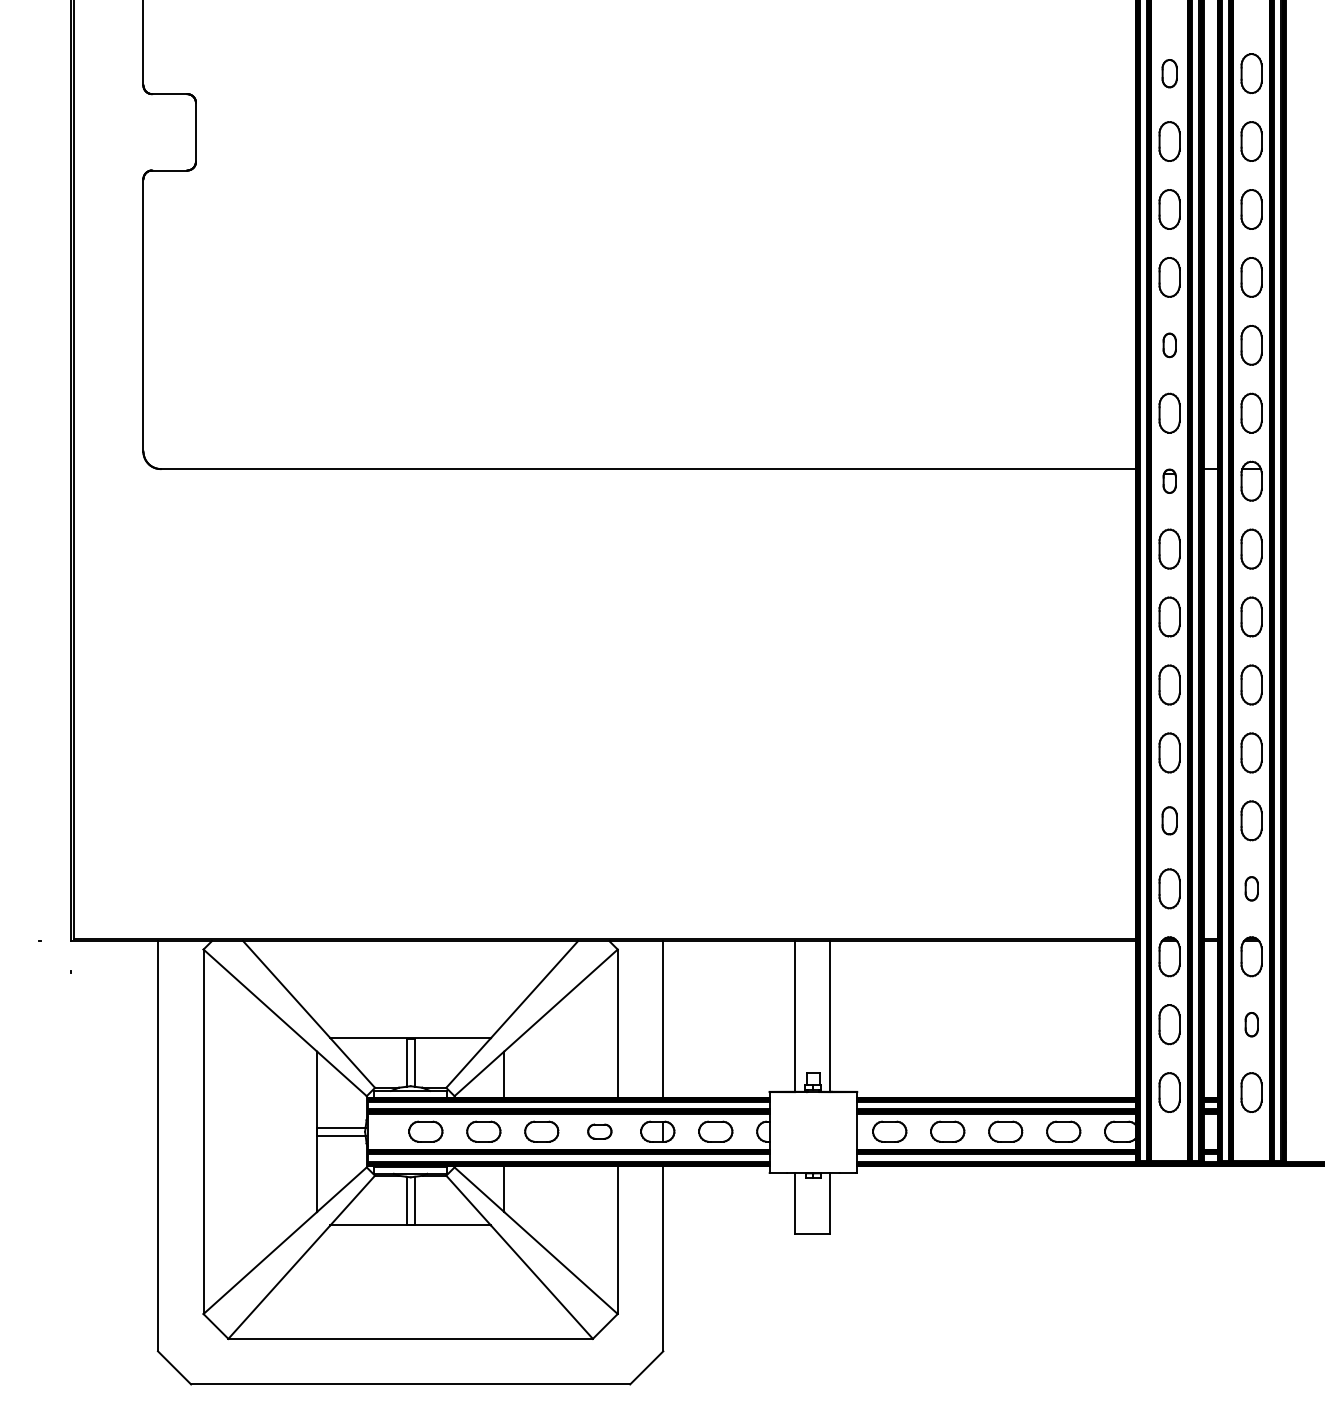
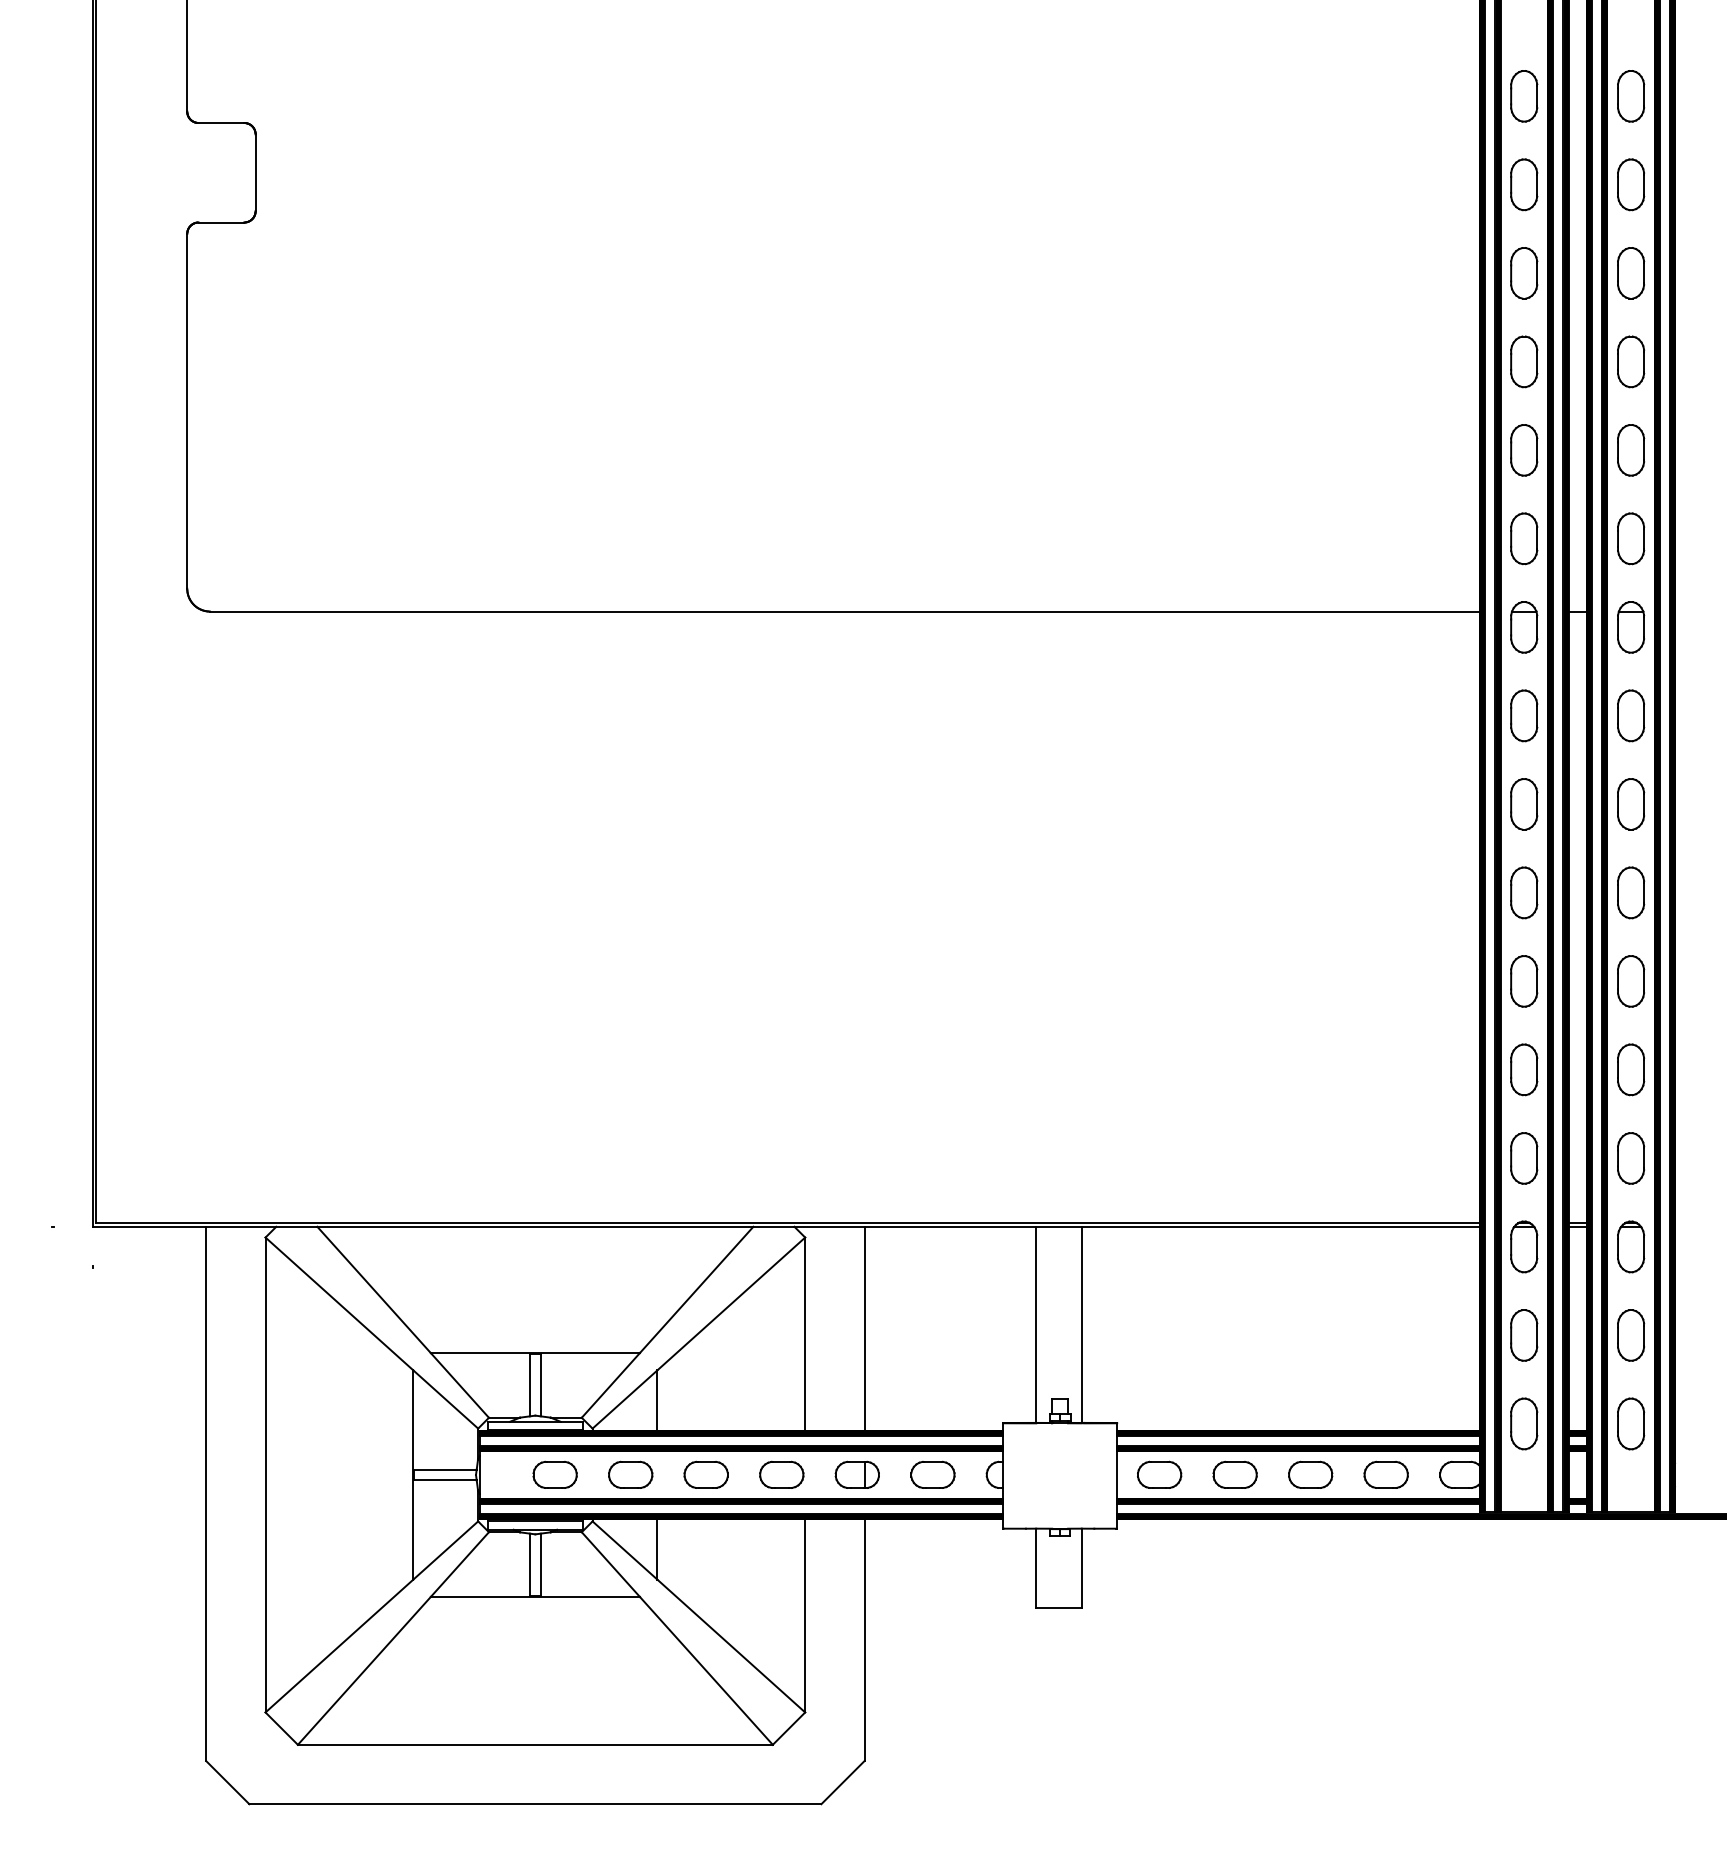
part: (1169, 73) -> (1524, 96), size x1.43
part: (1169, 345) -> (1524, 450), size x1.67
part: (1169, 481) -> (1524, 627), size x1.67
part: (1169, 820) -> (1524, 1069), size x1.43
part: (1251, 888) -> (1631, 1158), size x1.67
part: (1251, 1024) -> (1631, 1335), size x1.67
part: (599, 1131) -> (781, 1474), size x1.43

